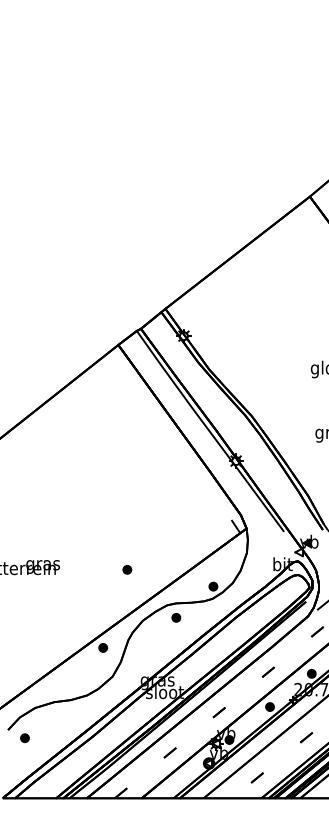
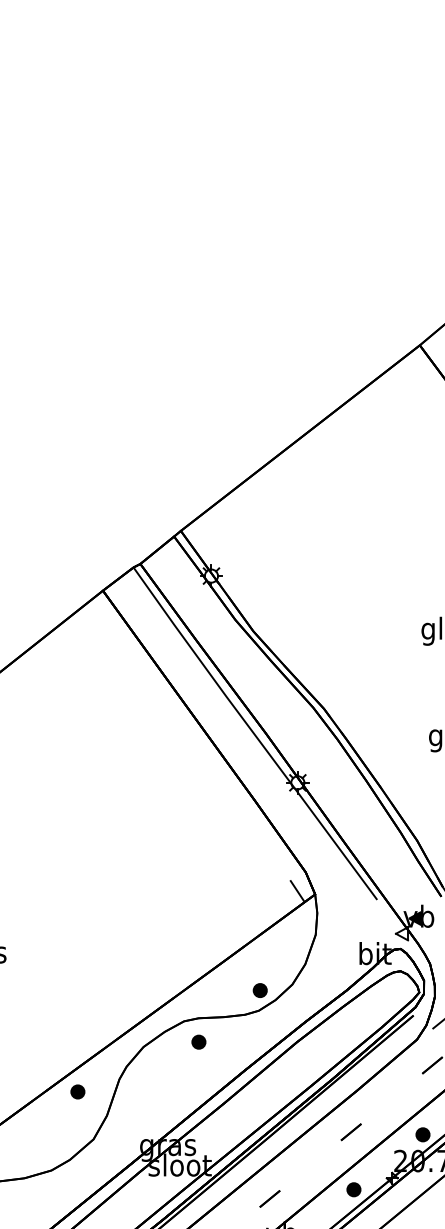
part: (127, 569) -> (118, 962), removed

